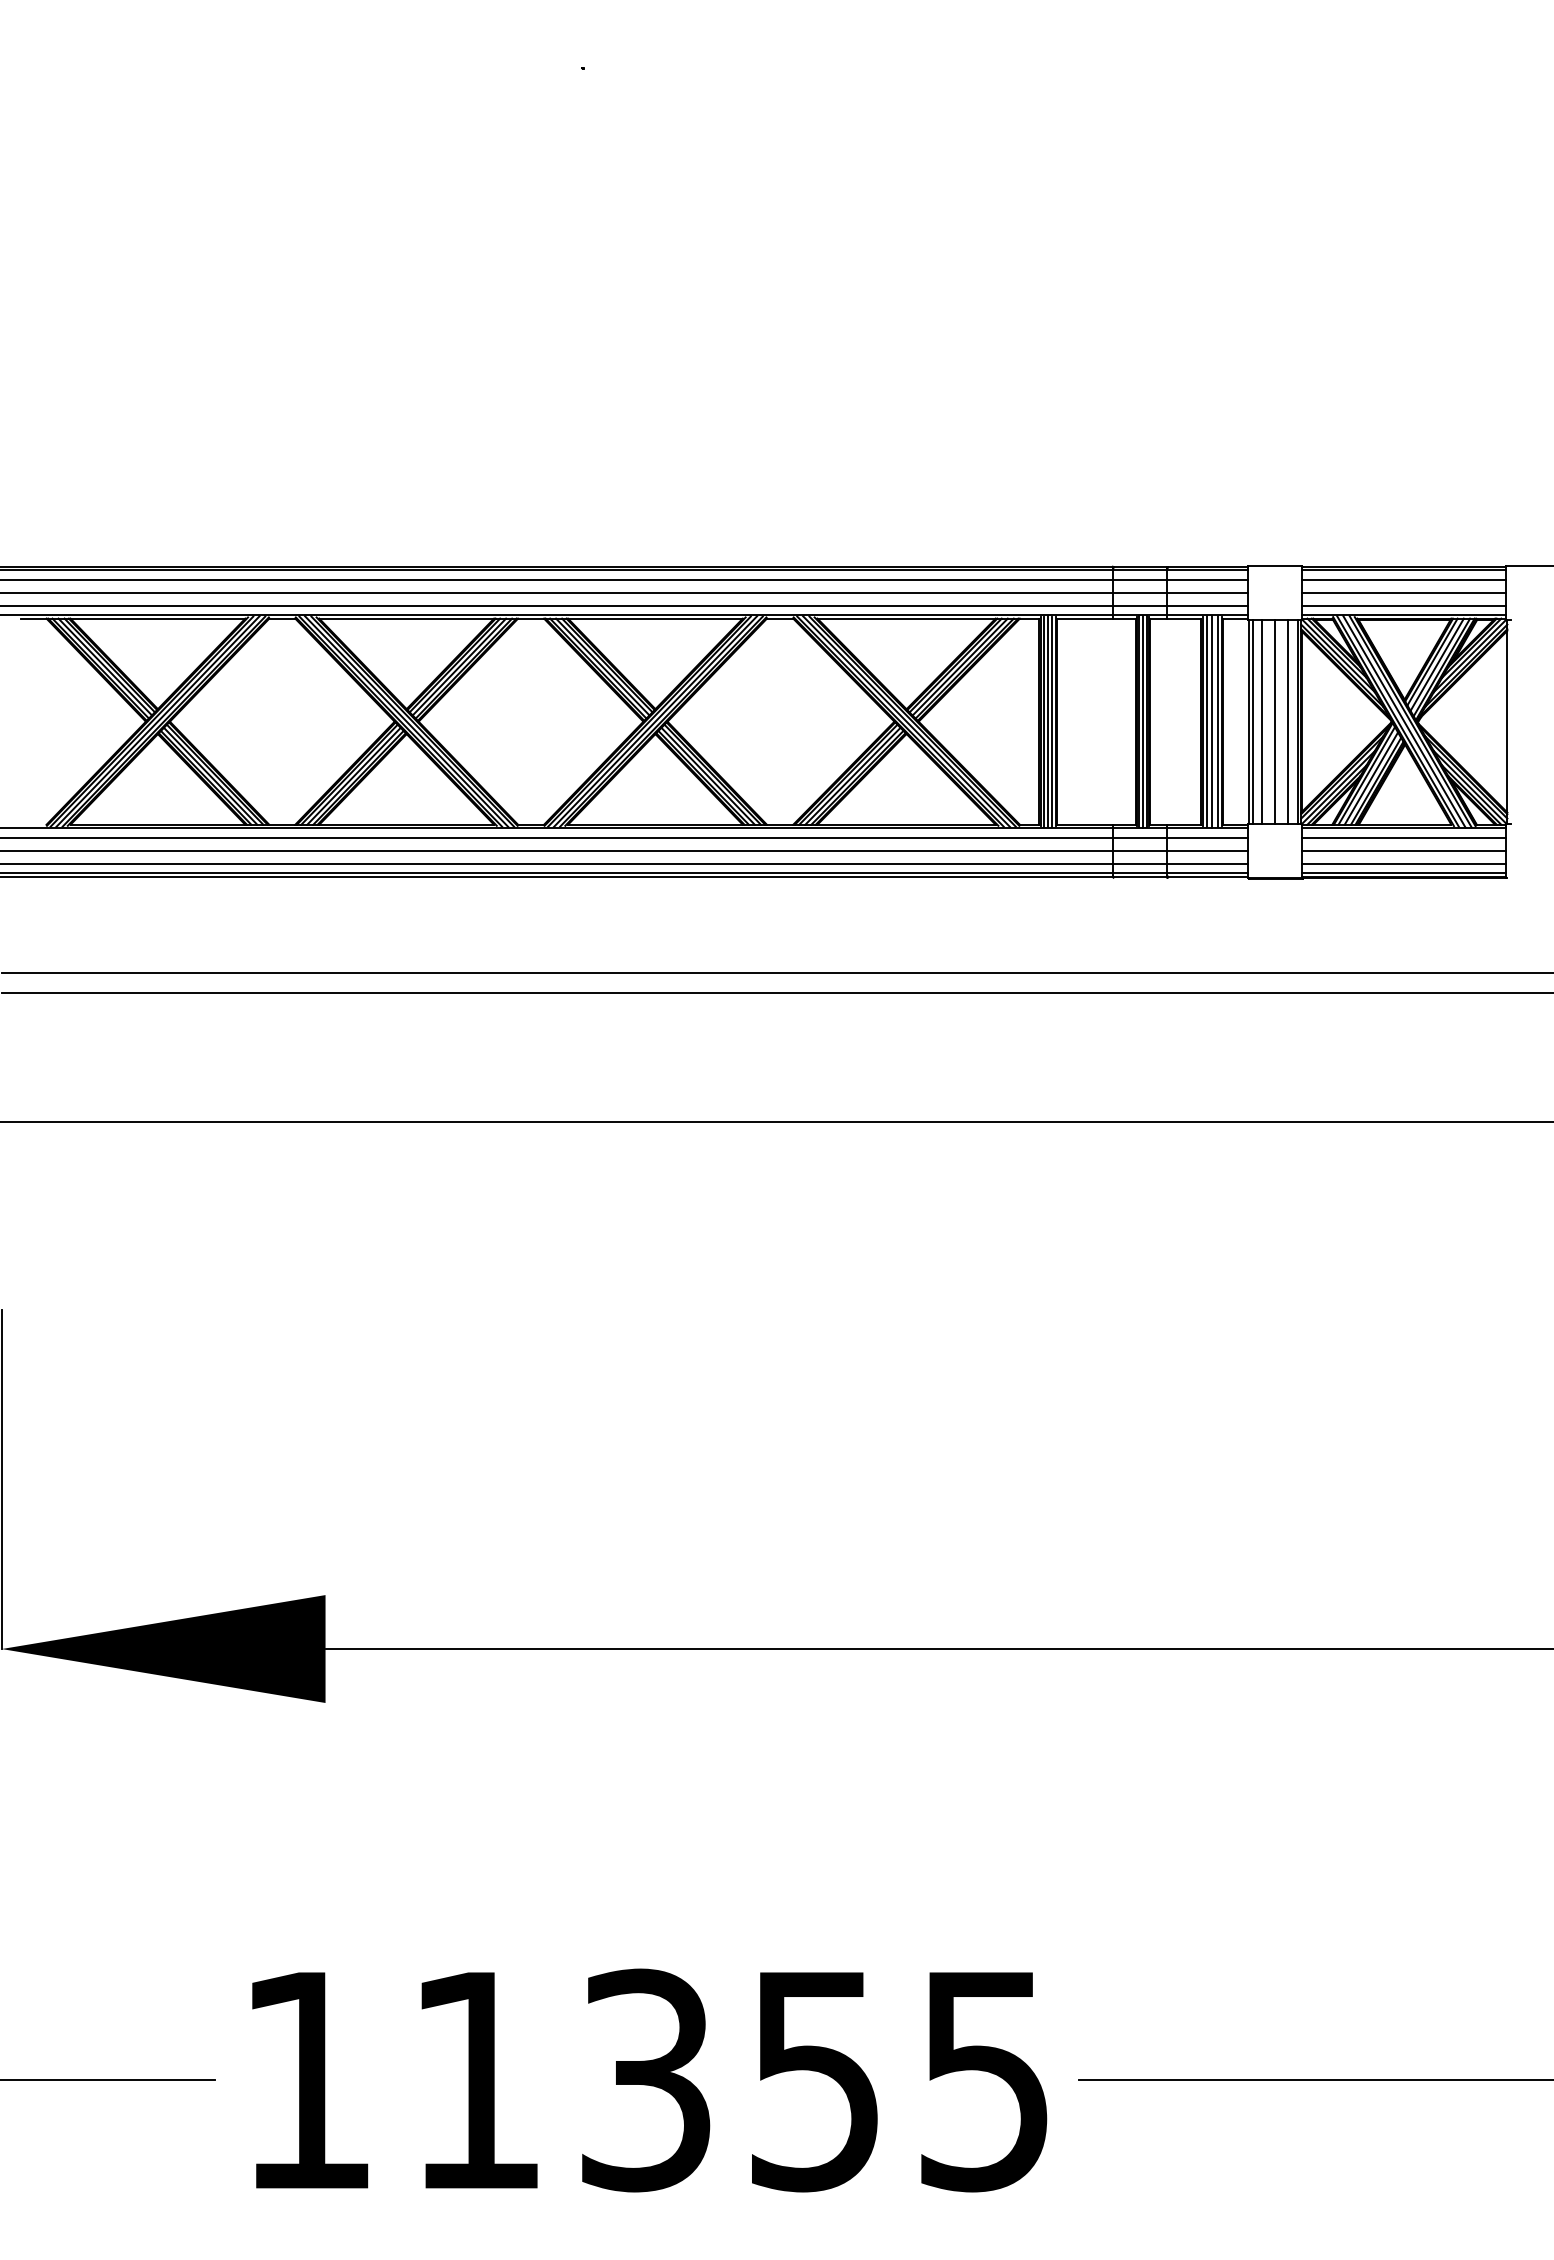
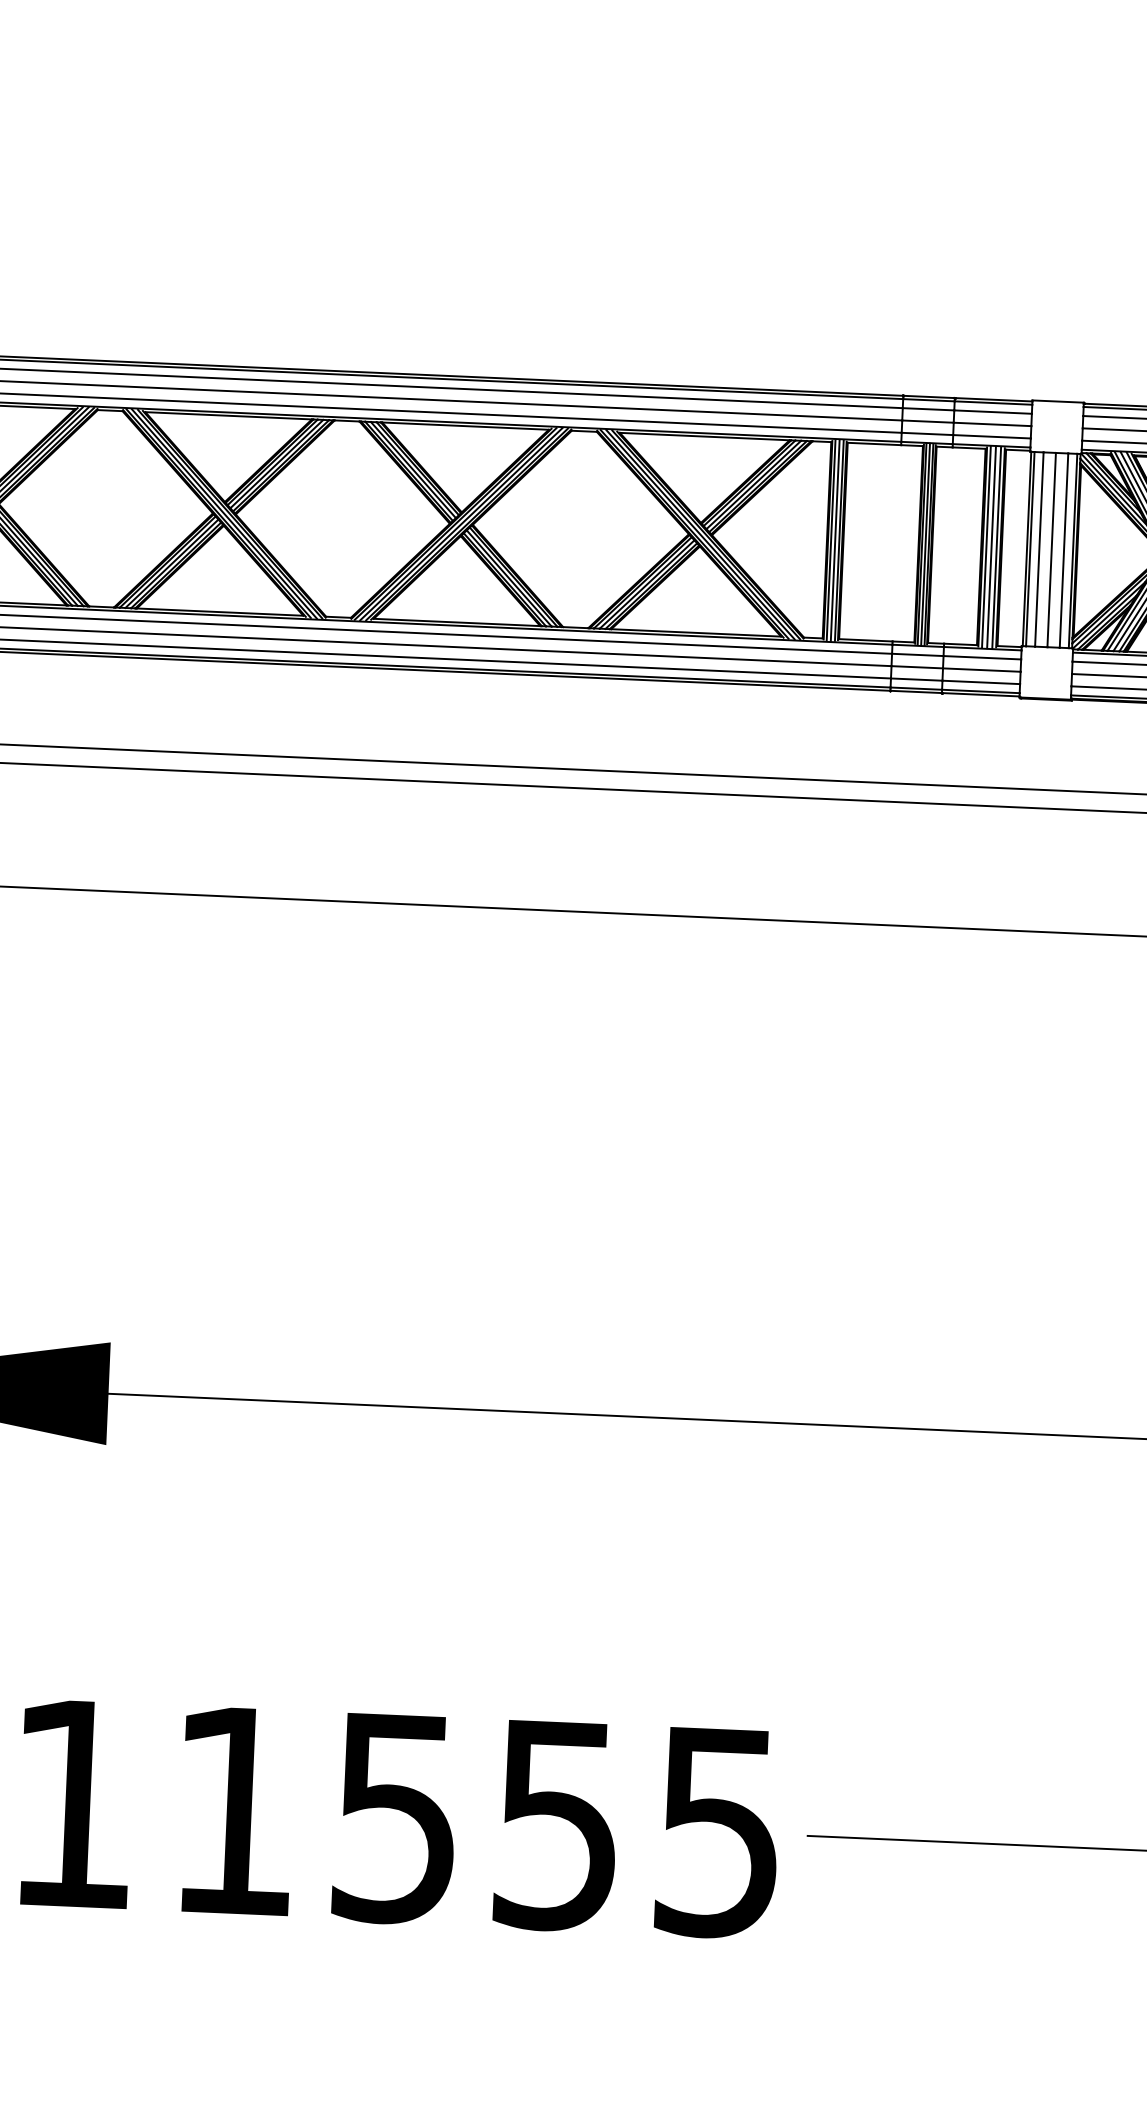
text: (646, 2080) -> (396, 1818), 11355 -> 11555

